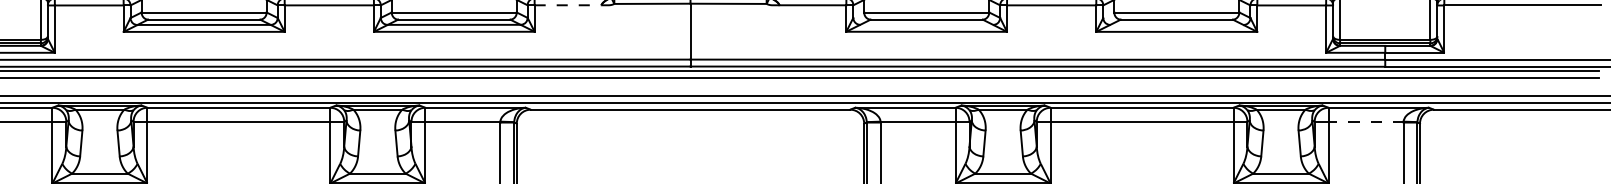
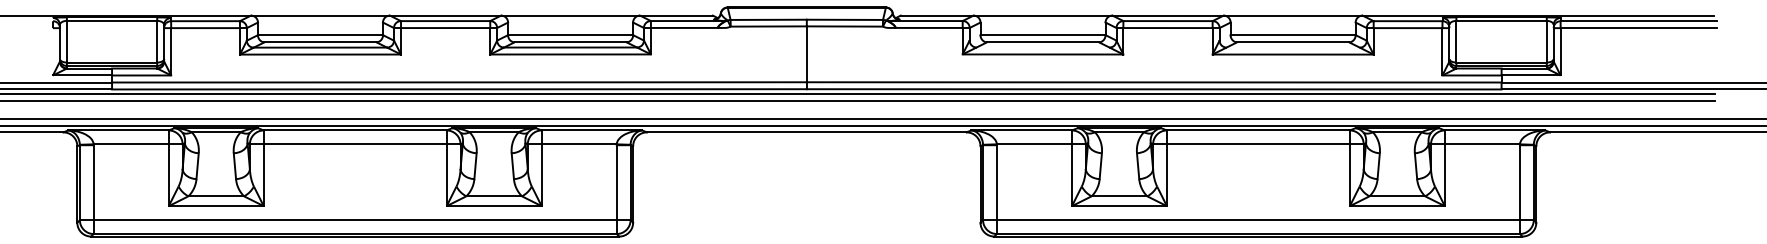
line: (568, 4) -> (684, 27), dashed -> solid
line: (1366, 121) -> (1482, 144), dashed -> solid

